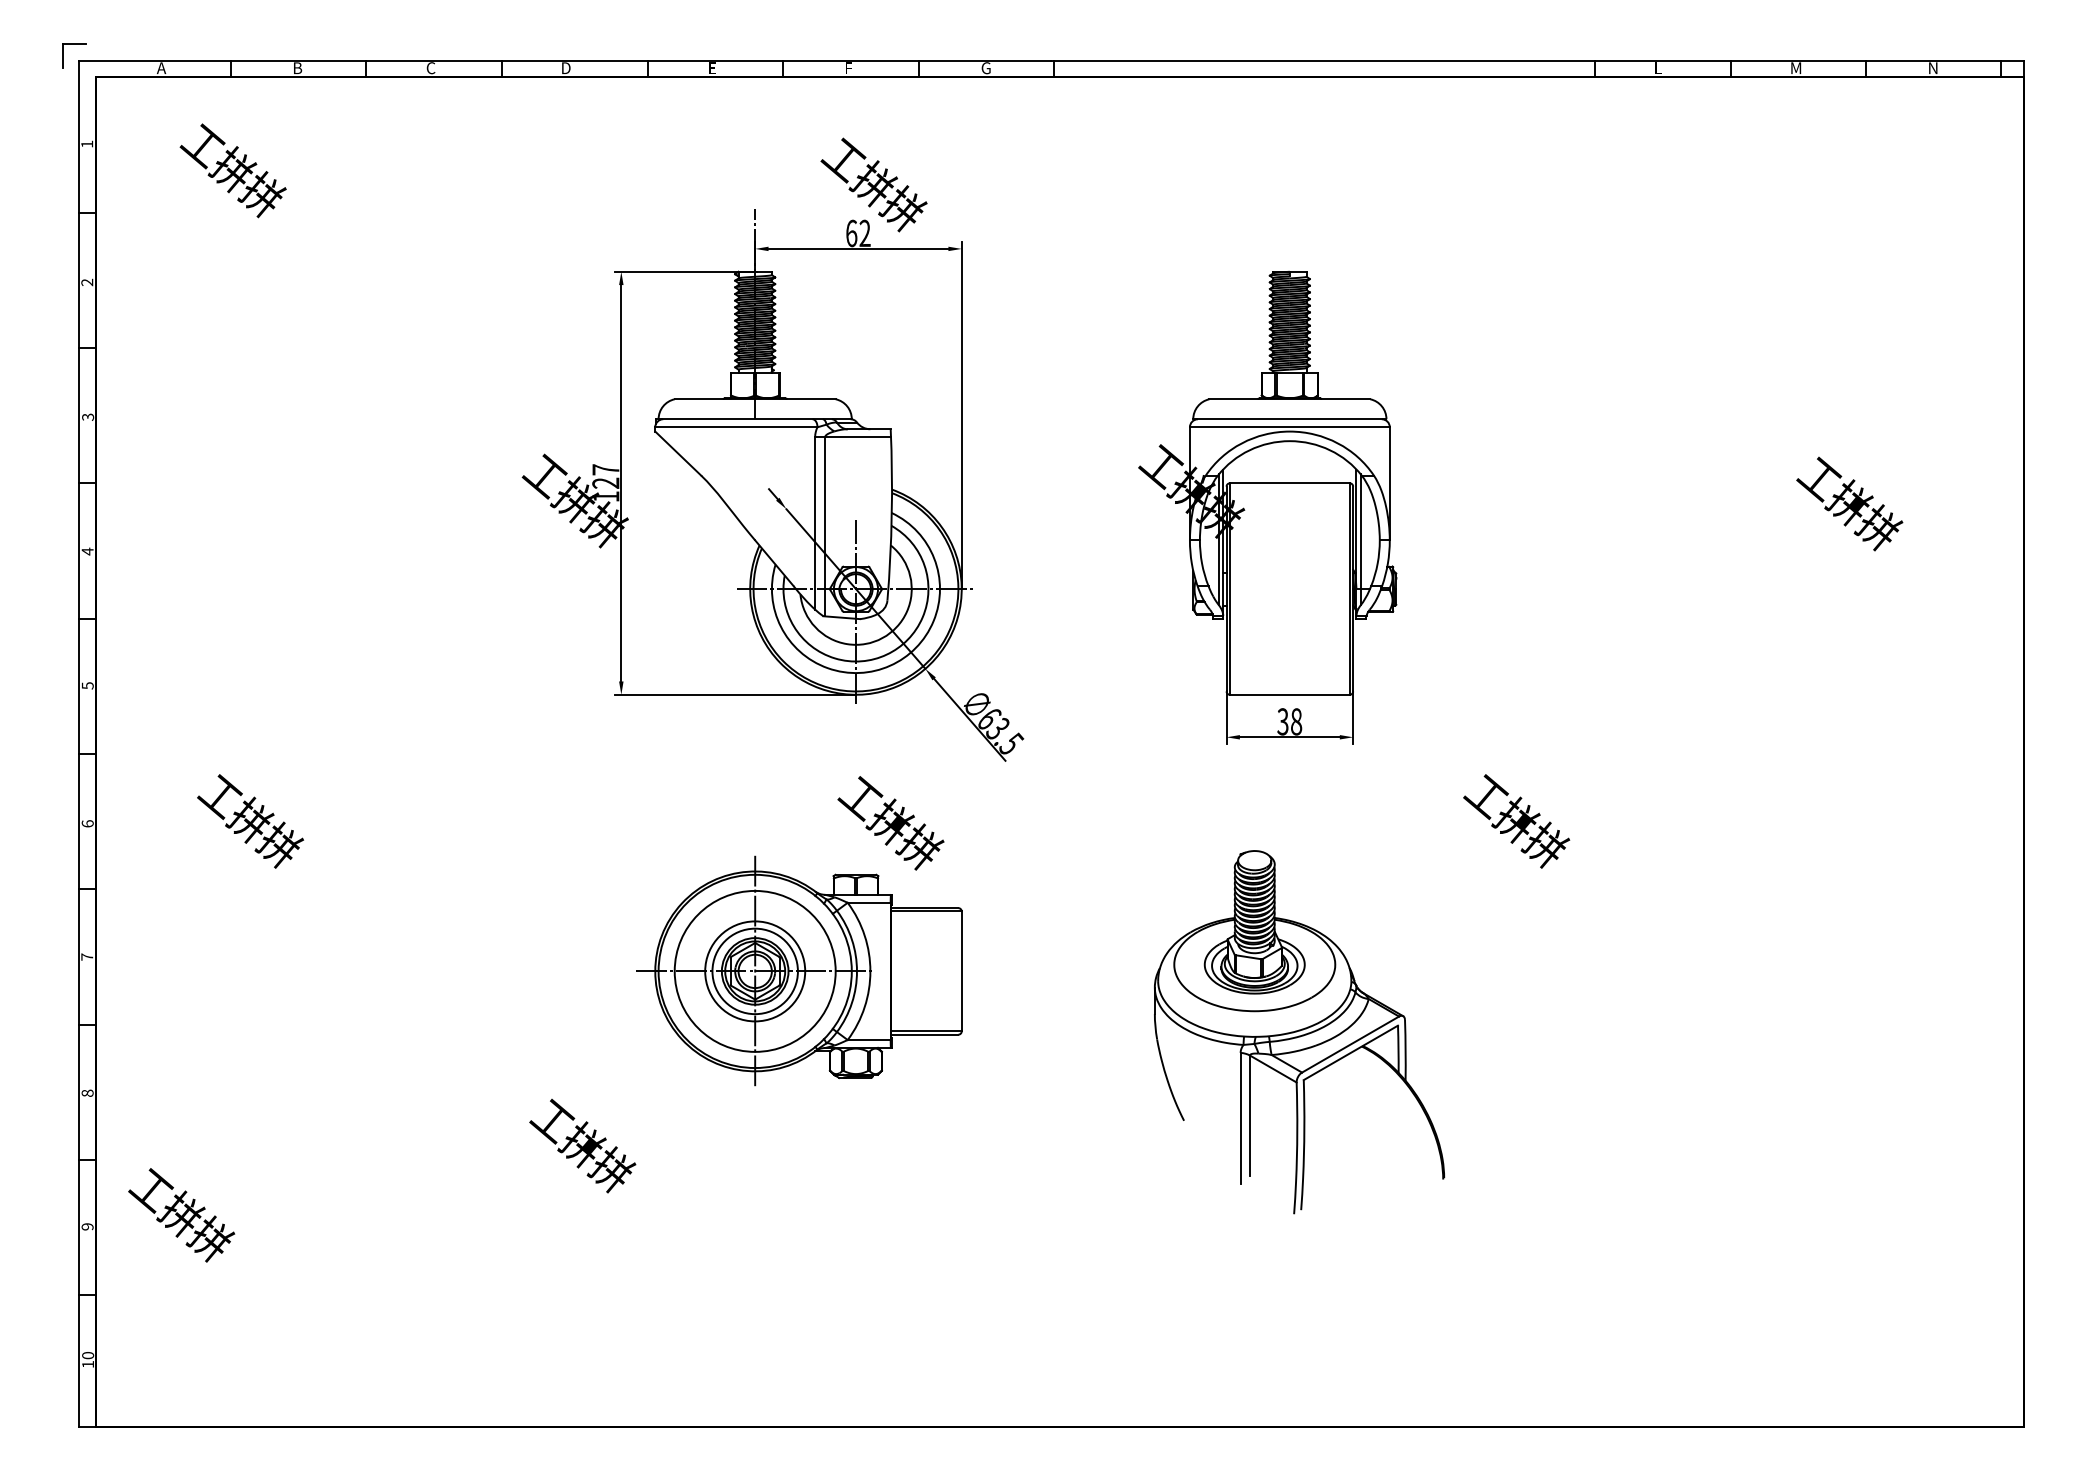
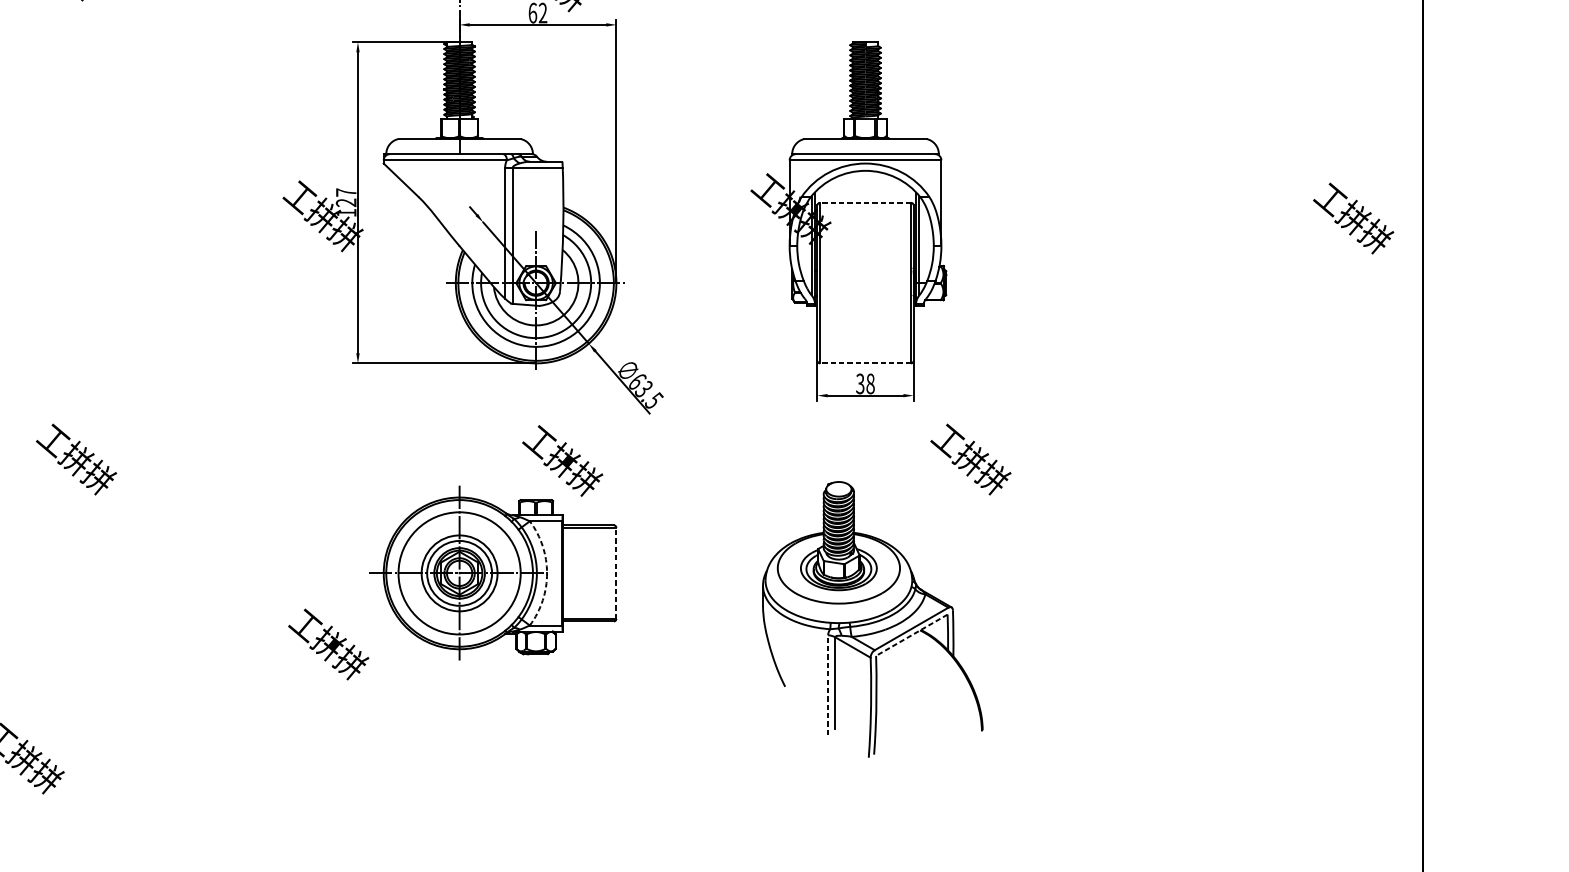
line: (1289, 483) -> (865, 202), solid -> dashed
text: (1849, 503) -> (1353, 218), moved
line: (1289, 694) -> (865, 363), solid -> dashed
text: (1516, 821) -> (970, 459), moved
arc: (870, 971) -> (547, 573), solid -> dashed
line: (961, 971) -> (616, 573), solid -> dashed
line: (1350, 1053) -> (911, 635), solid -> dashed
line: (1240, 1118) -> (828, 685), solid -> dashed
text: (582, 1145) -> (328, 644), moved

